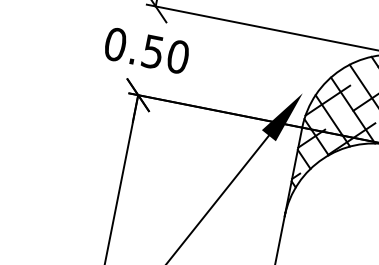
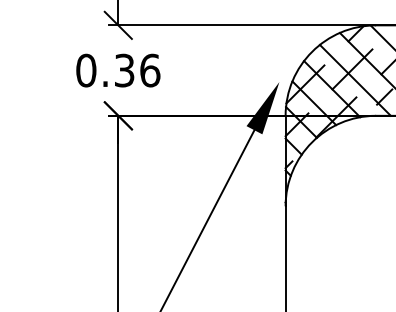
text: (165, 54) -> (137, 70), 0.50 -> 0.36

